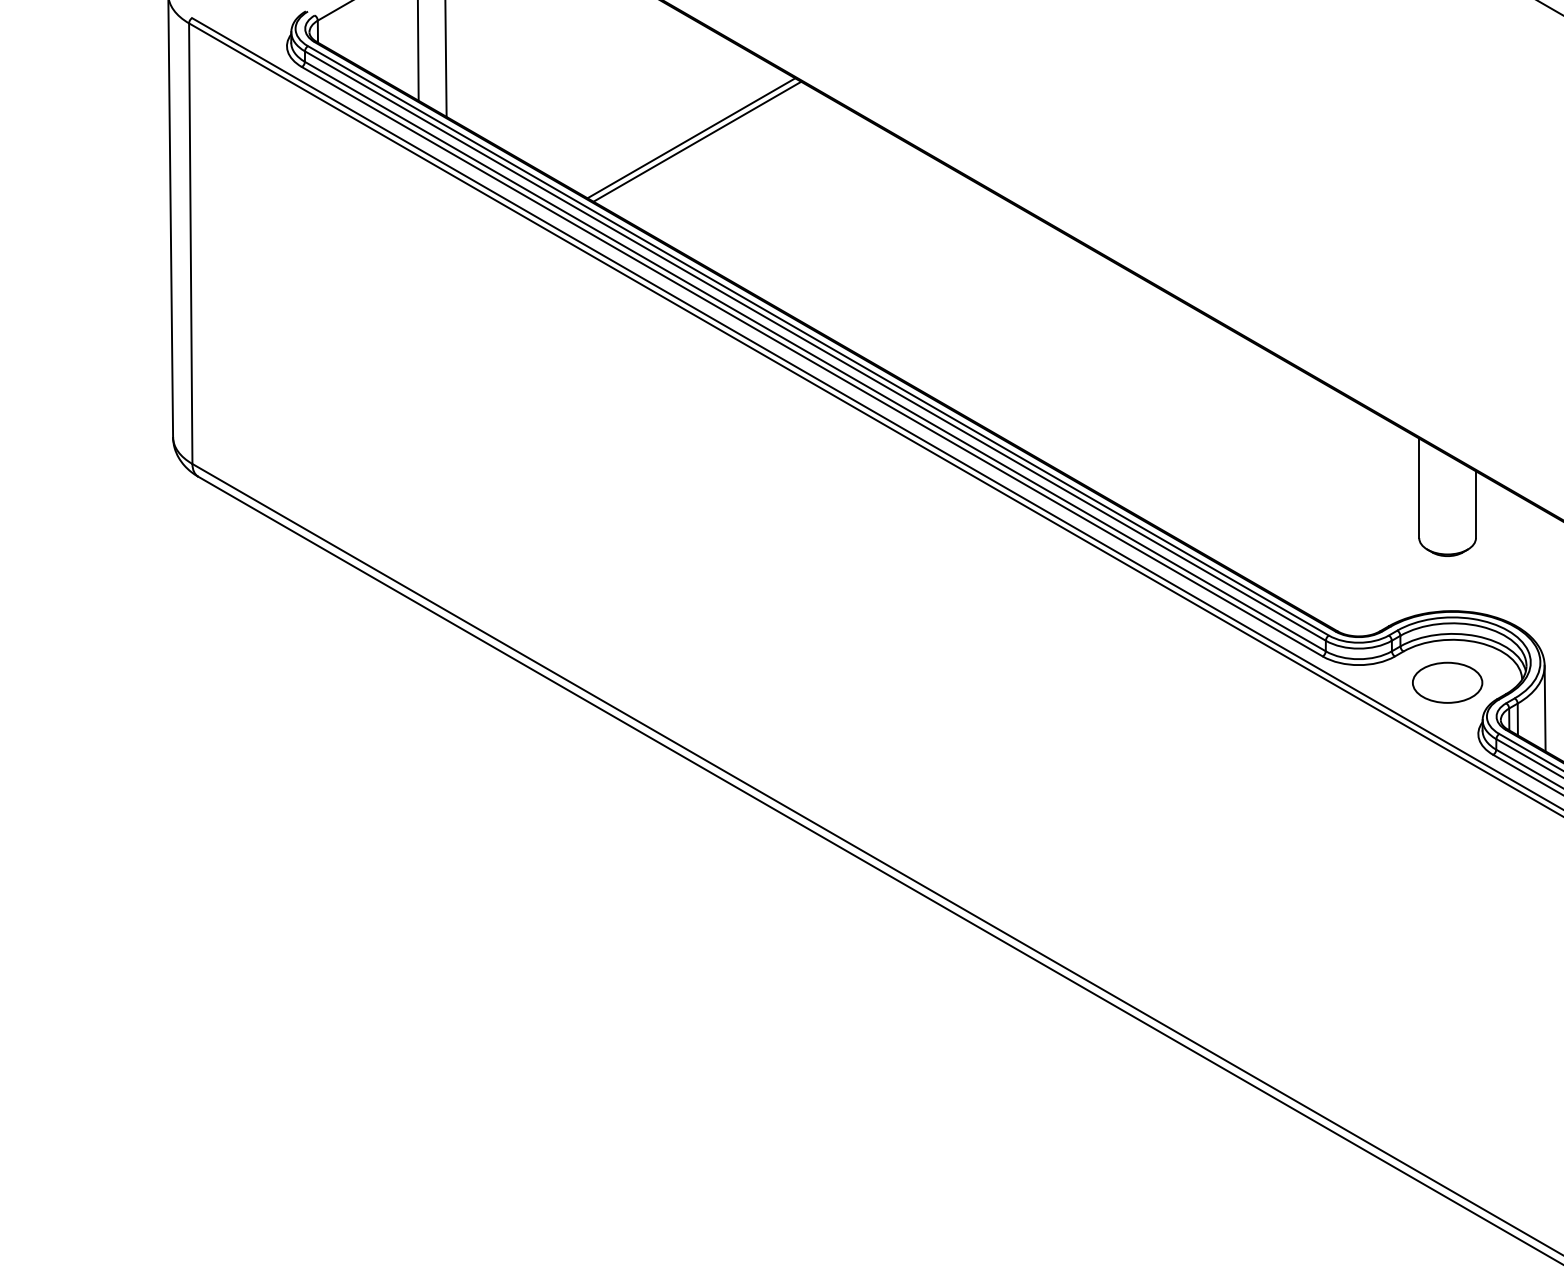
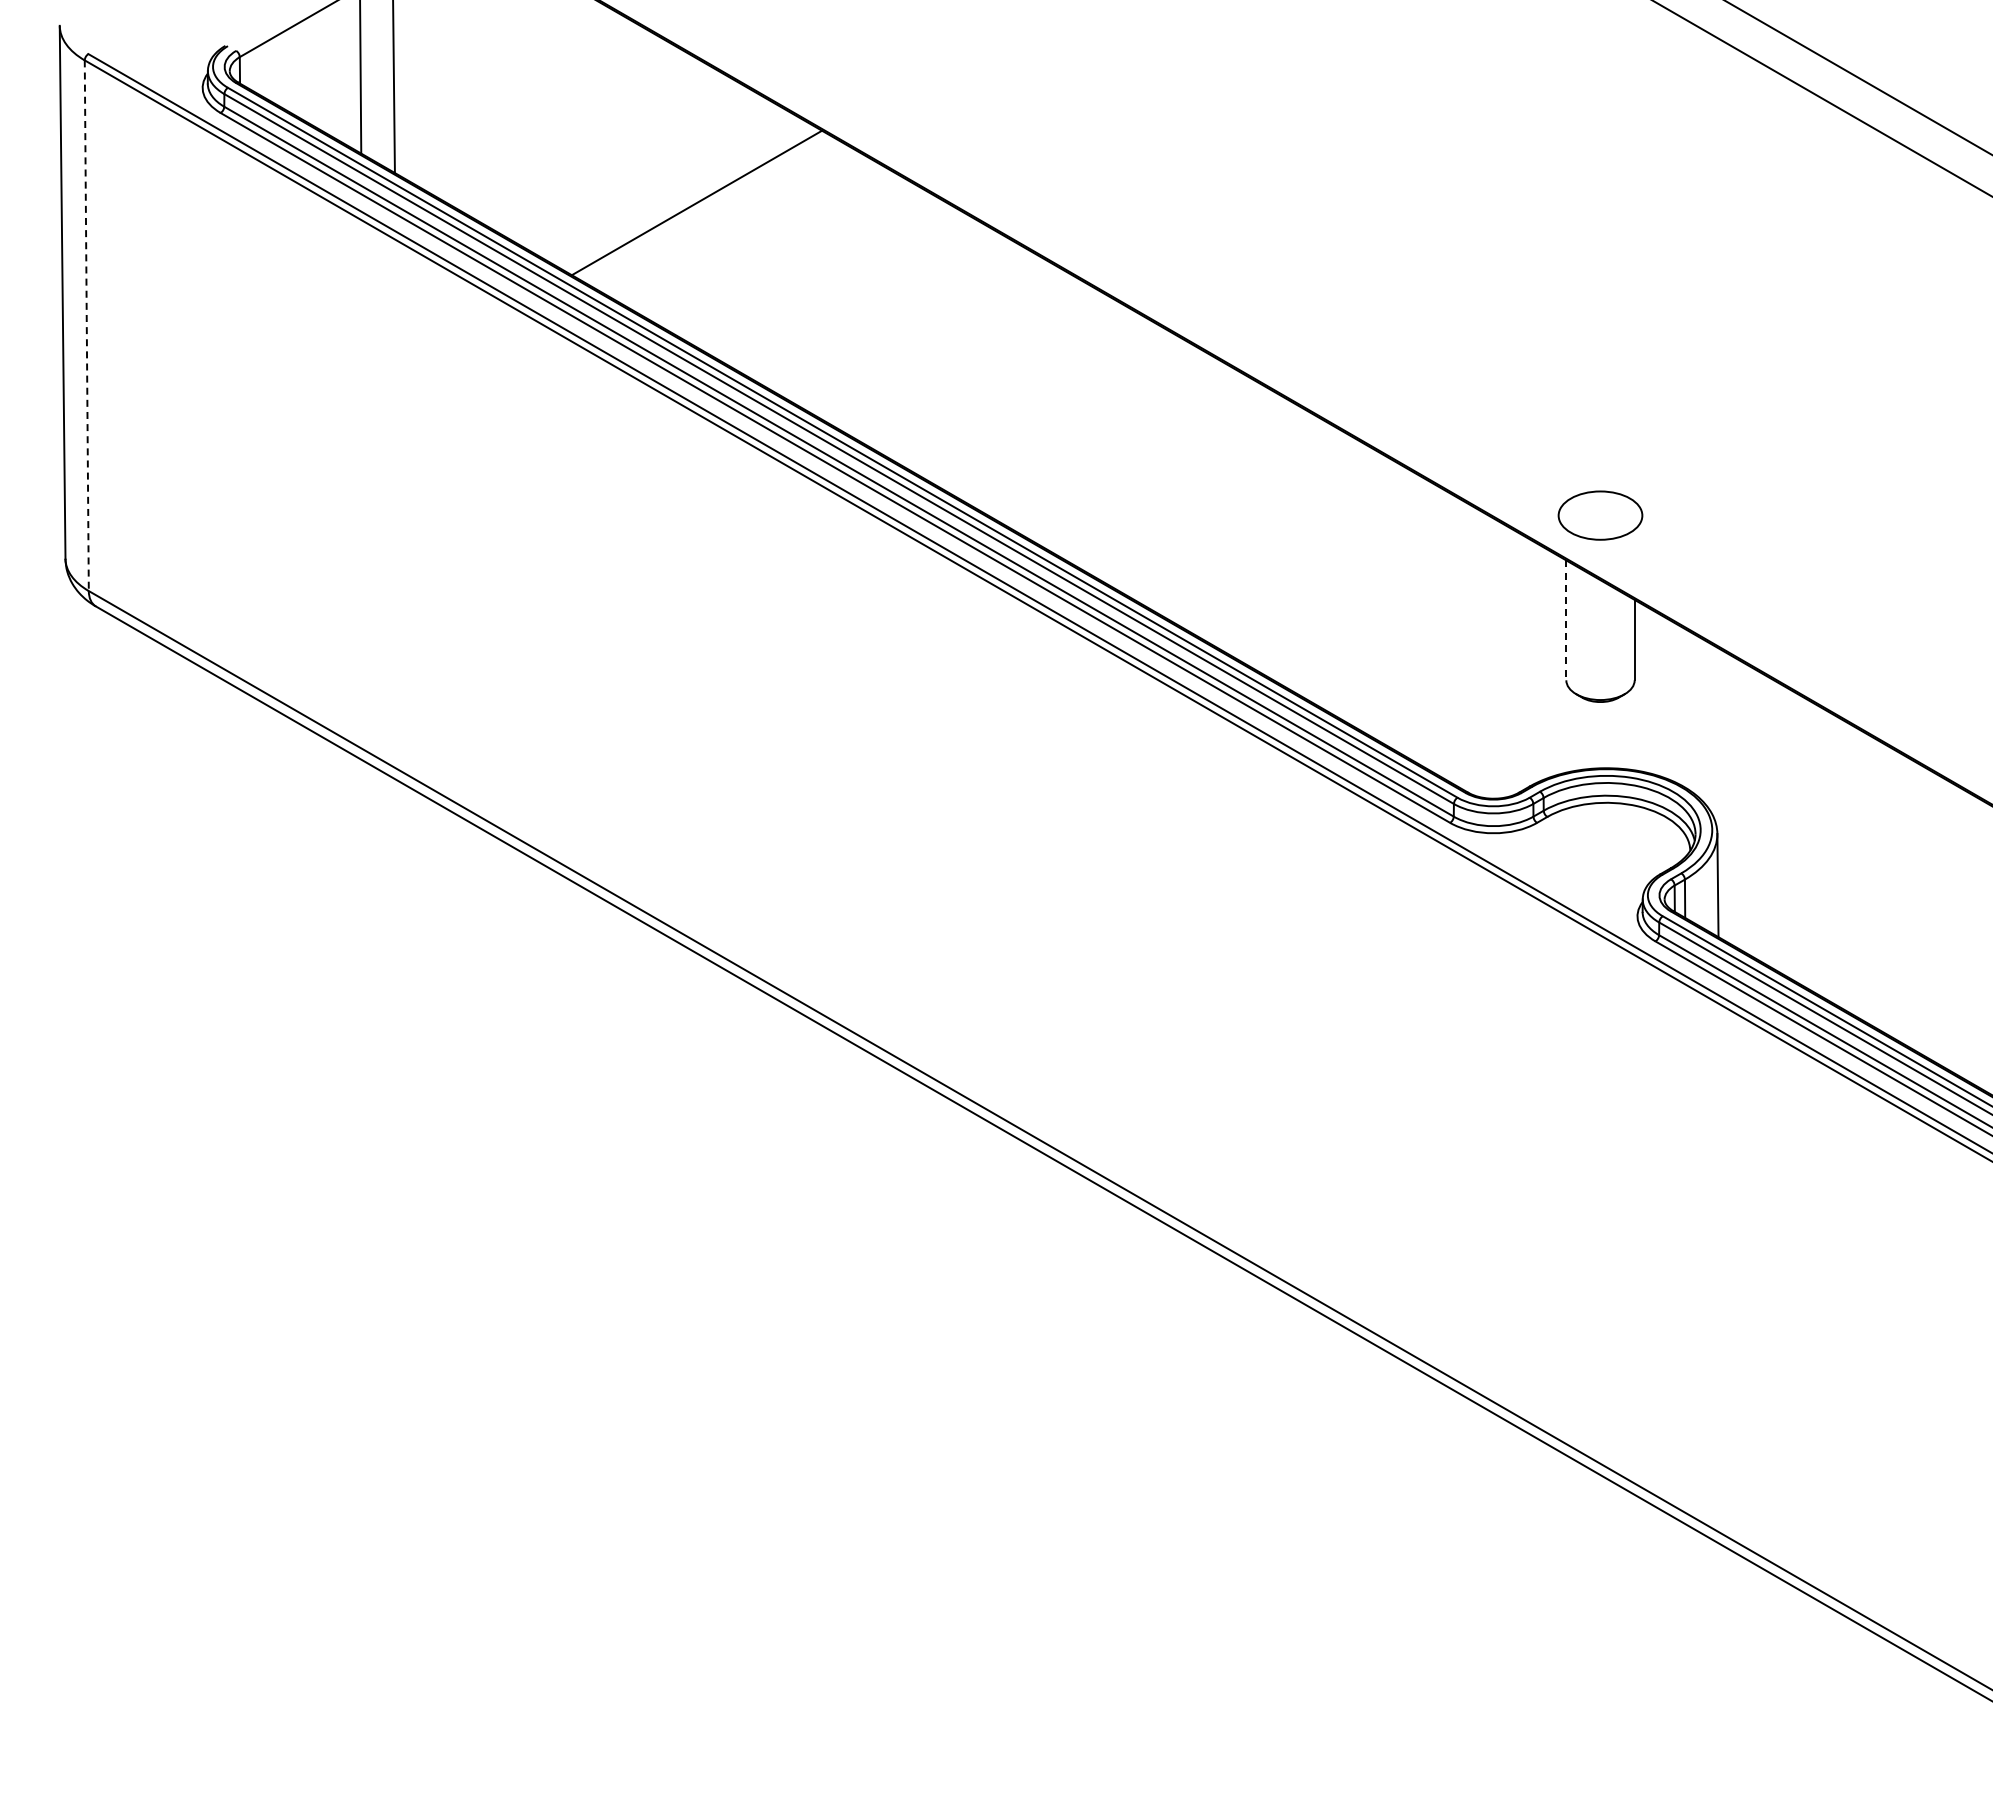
line: (691, 138) -> (689, 198), removed
line: (190, 244) -> (86, 326), solid -> dashed
line: (1419, 488) -> (1566, 620), solid -> dashed
part: (1447, 682) -> (1600, 515), moved

